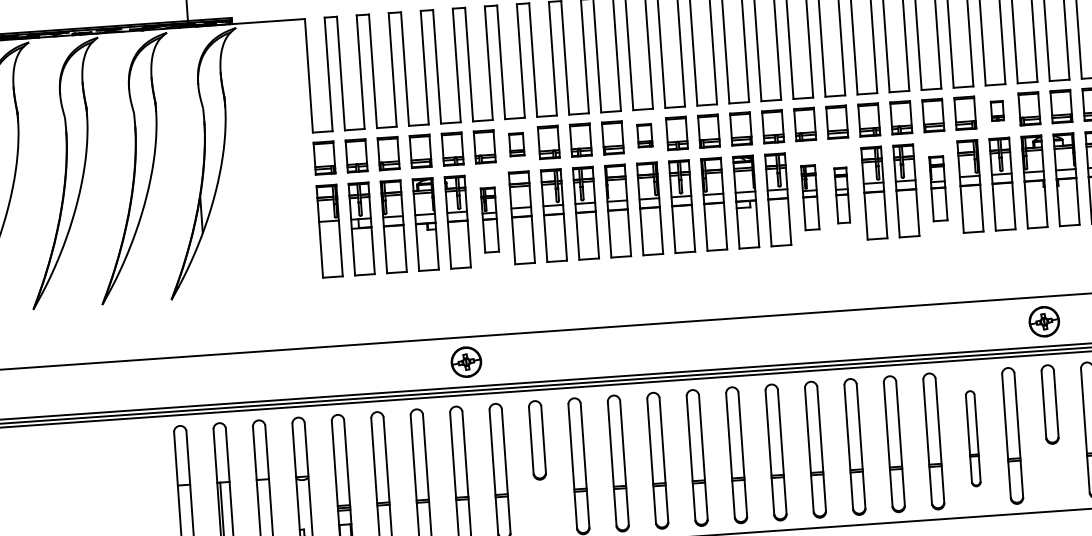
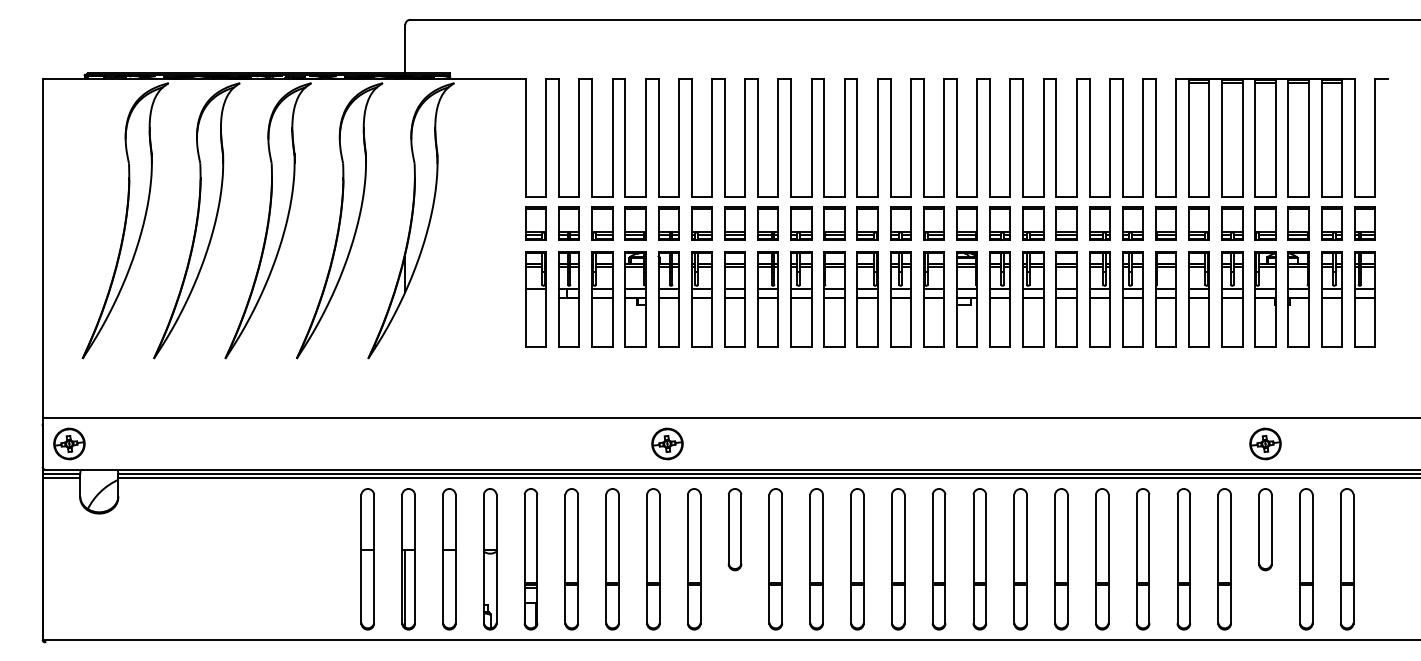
part: (997, 110) -> (1232, 223), size x1.67
part: (644, 135) -> (867, 223), size x1.43
part: (516, 144) -> (734, 223), size x1.43
part: (937, 188) -> (1165, 299), size x1.43
part: (842, 195) -> (1066, 299), size x1.67
part: (810, 197) -> (1033, 299), size x1.43
part: (489, 220) -> (701, 299), size x1.43
part: (972, 438) -> (1183, 559), size x1.43

